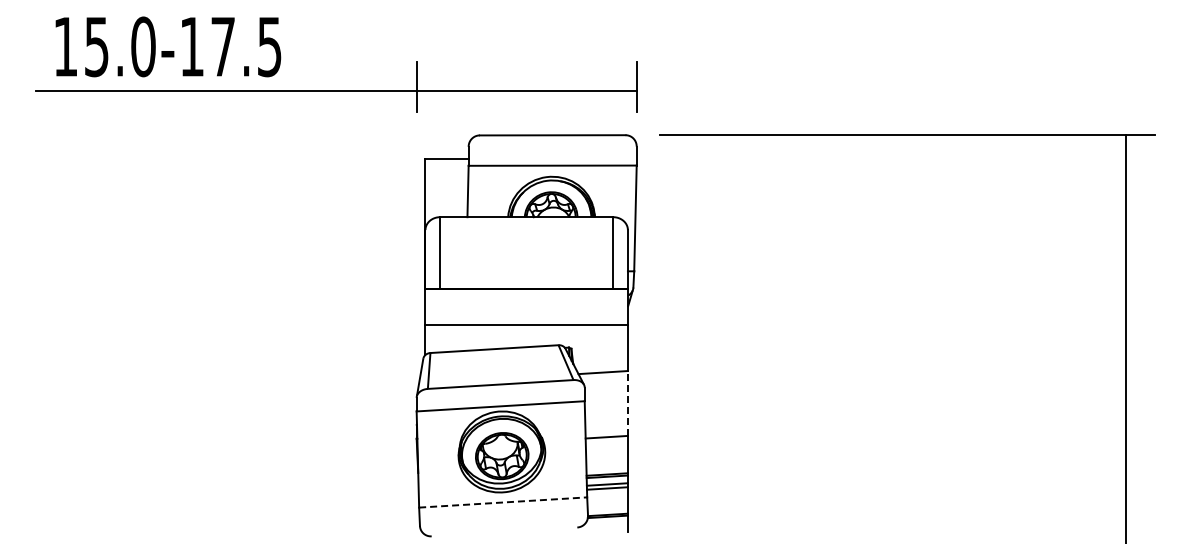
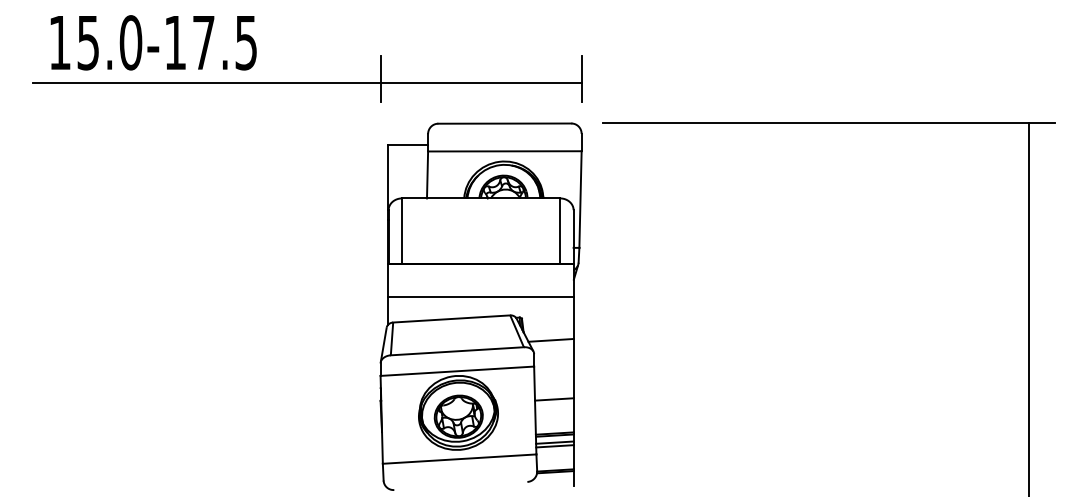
line: (627, 402) -> (573, 367), dashed -> solid
line: (503, 502) -> (459, 459), dashed -> solid

